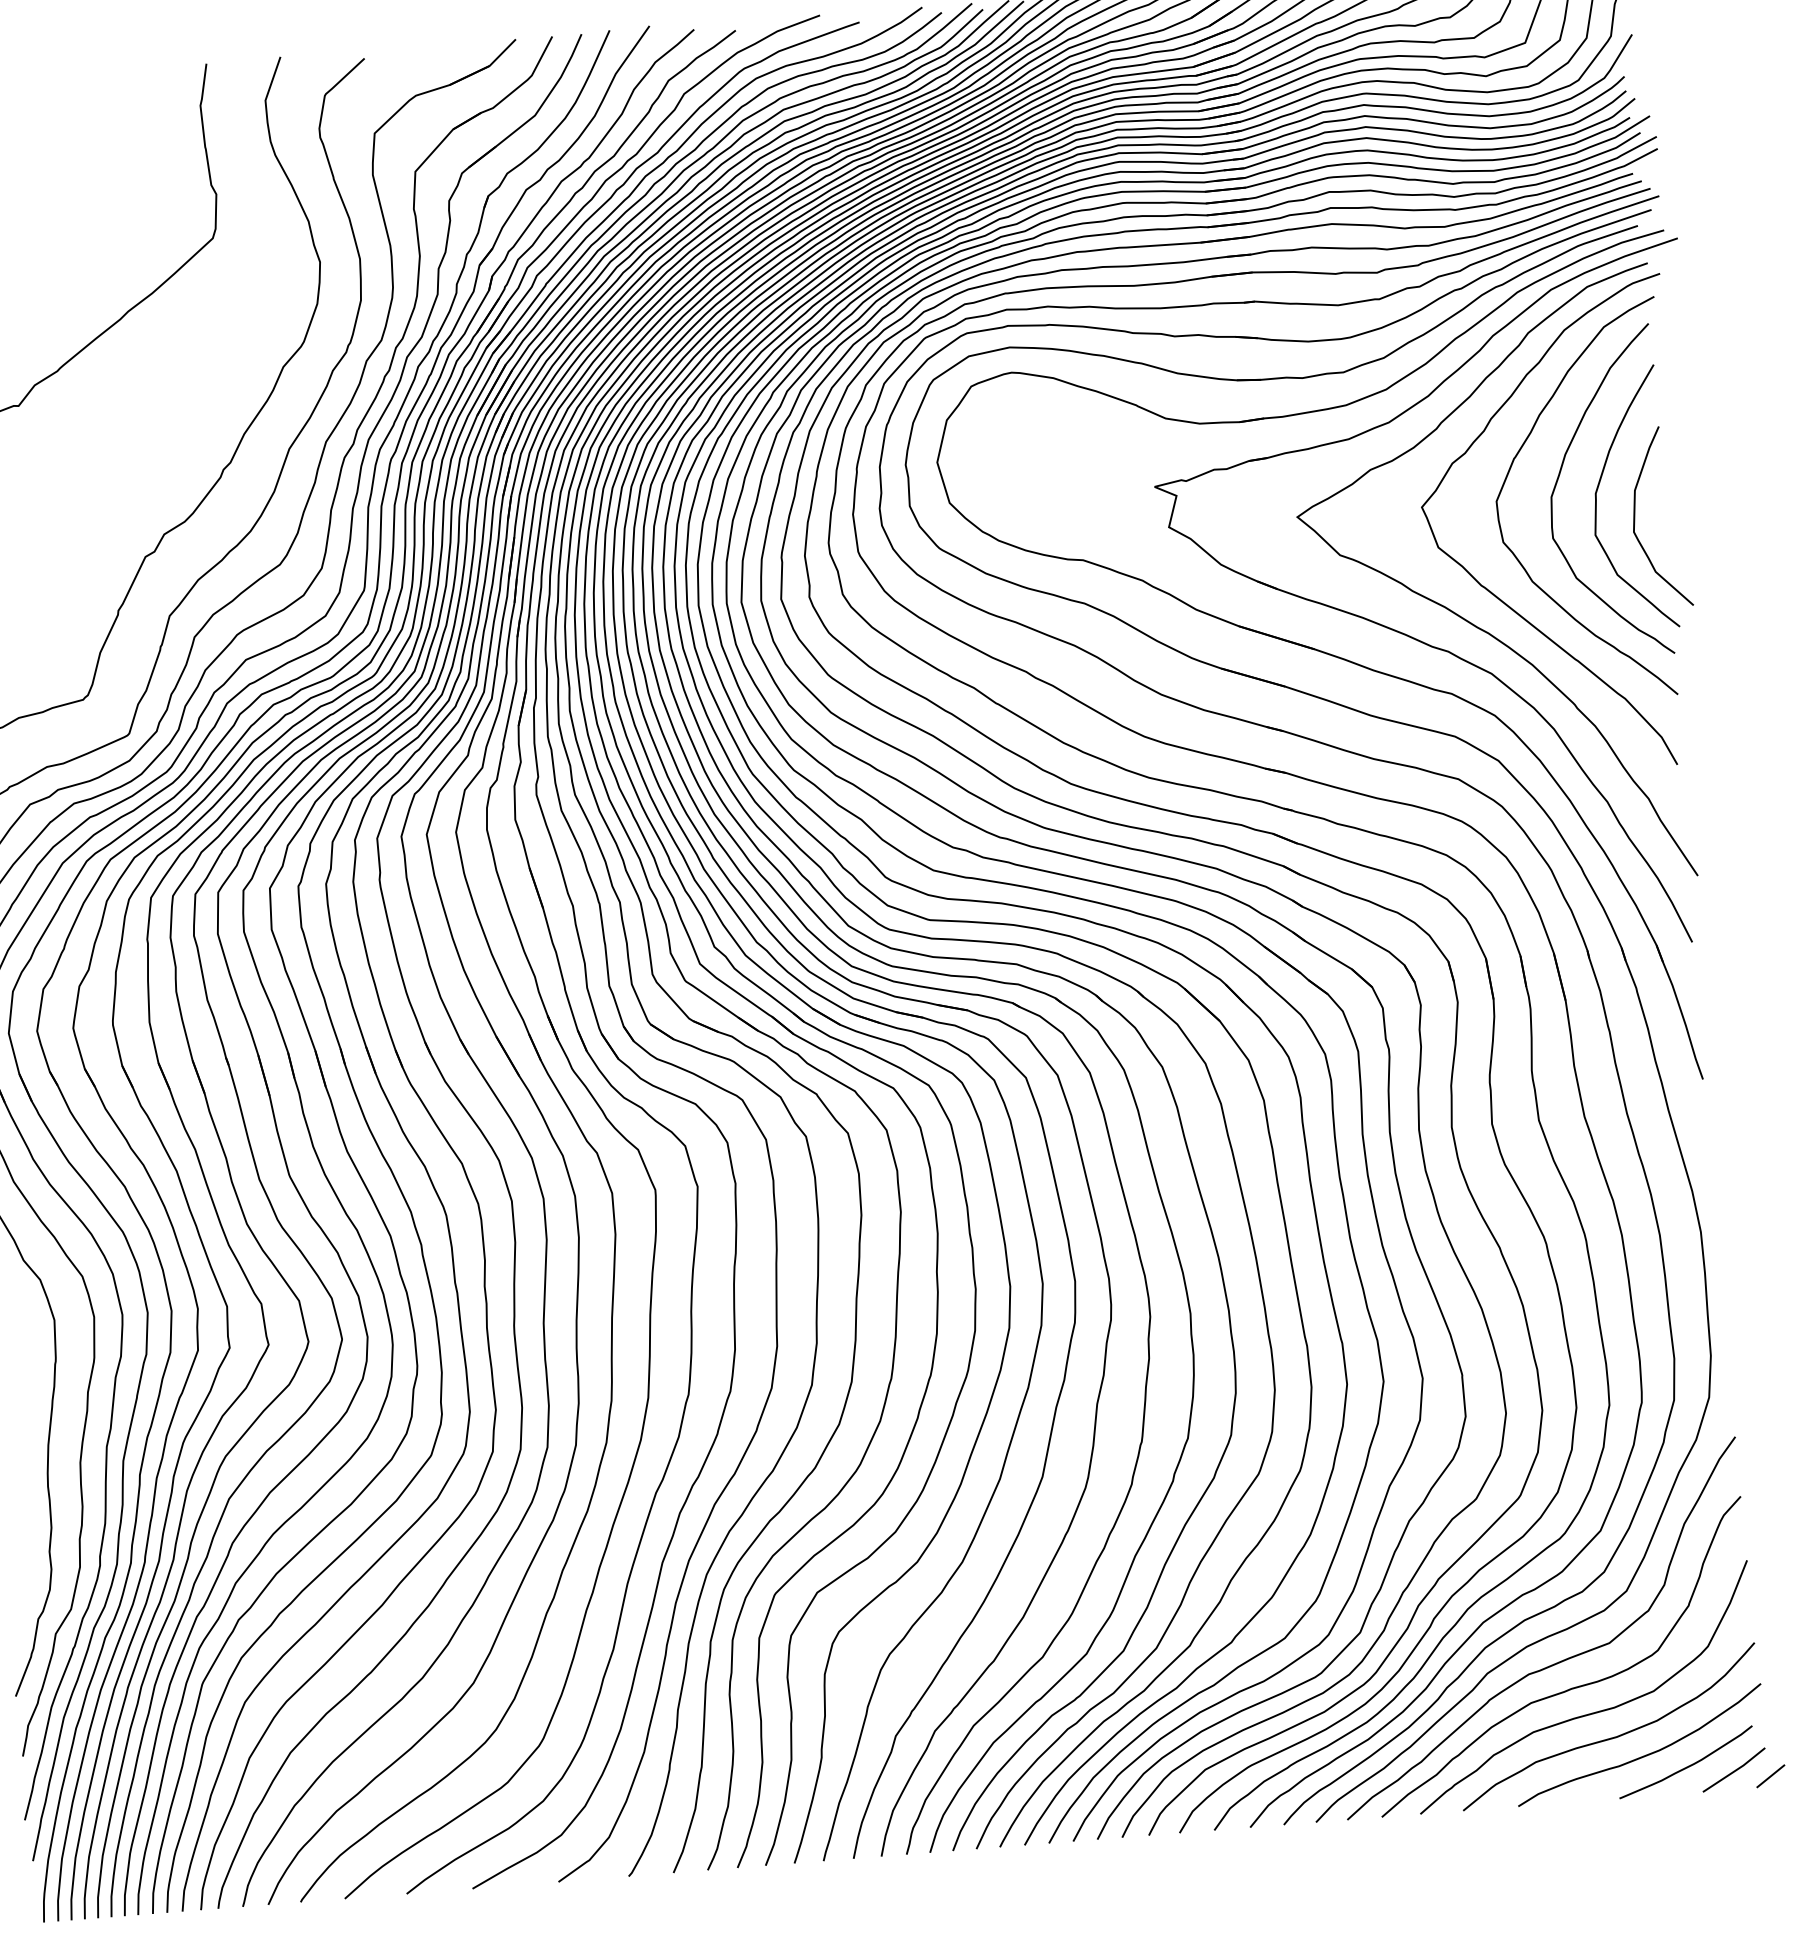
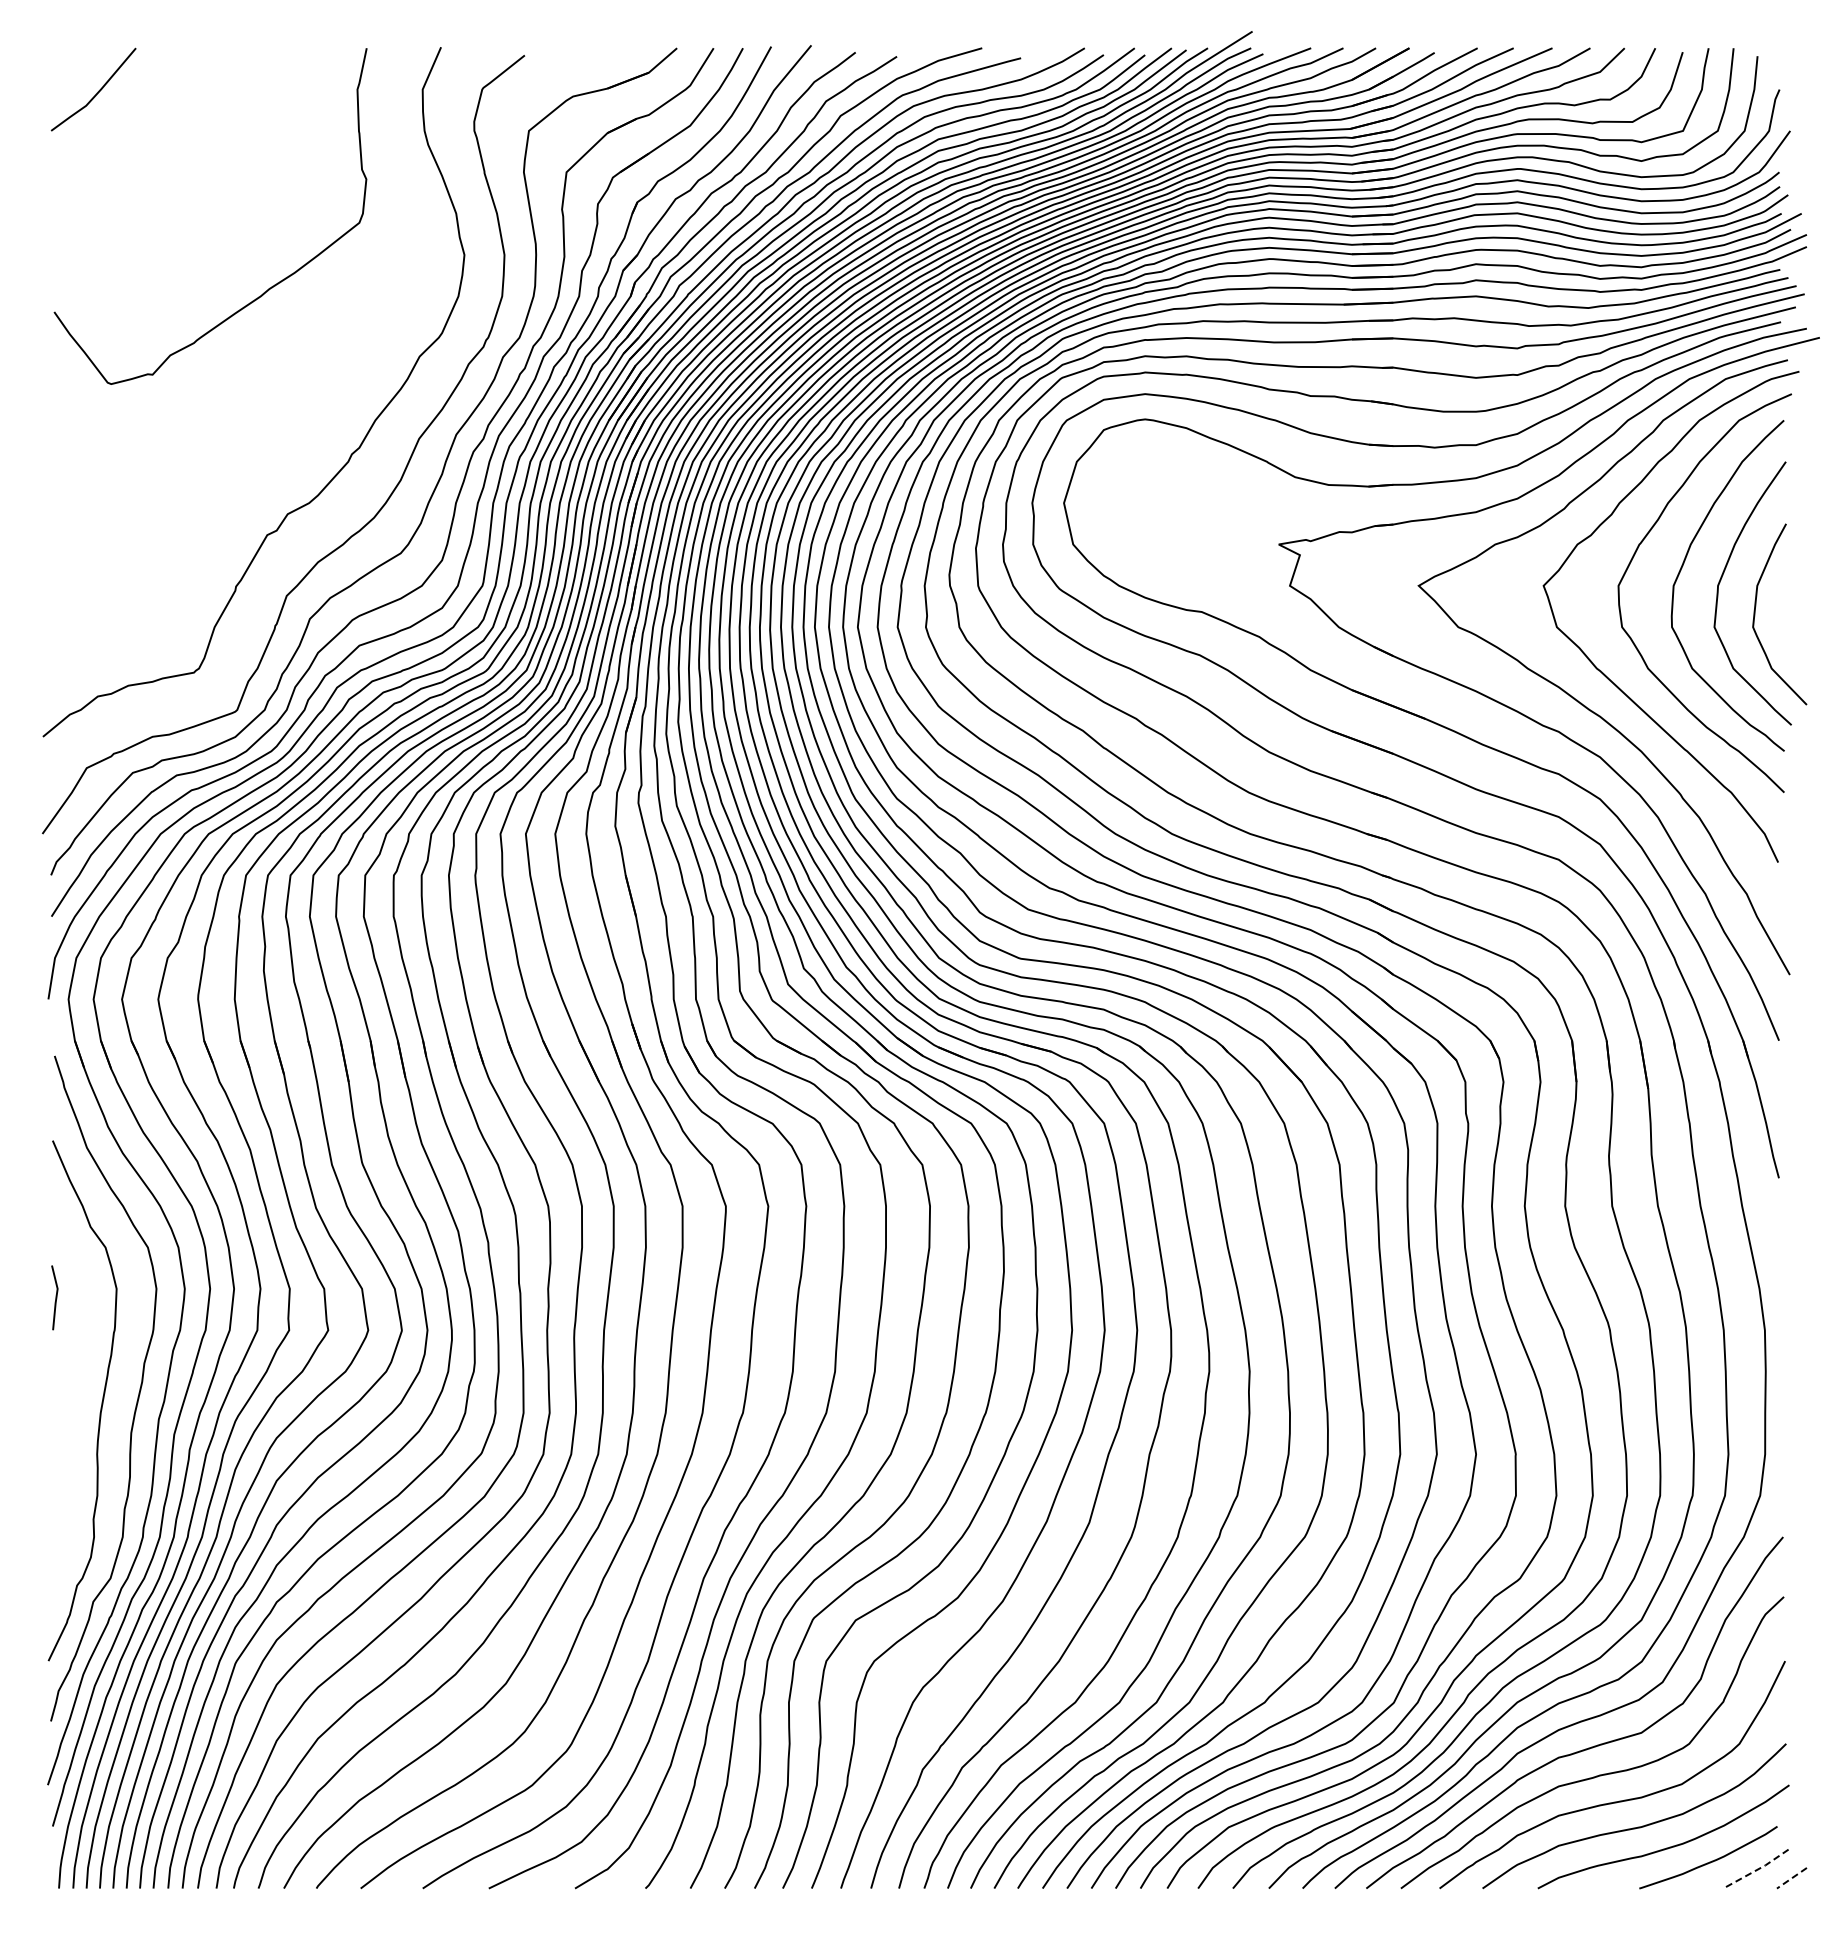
line: (1734, 1771) -> (1756, 1870), solid -> dashed
line: (1770, 1776) -> (1791, 1878), solid -> dashed

